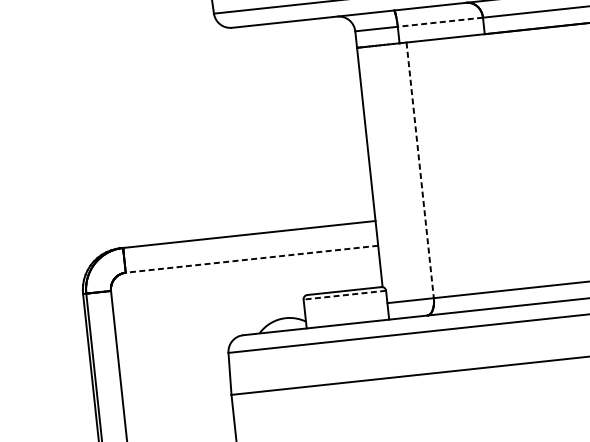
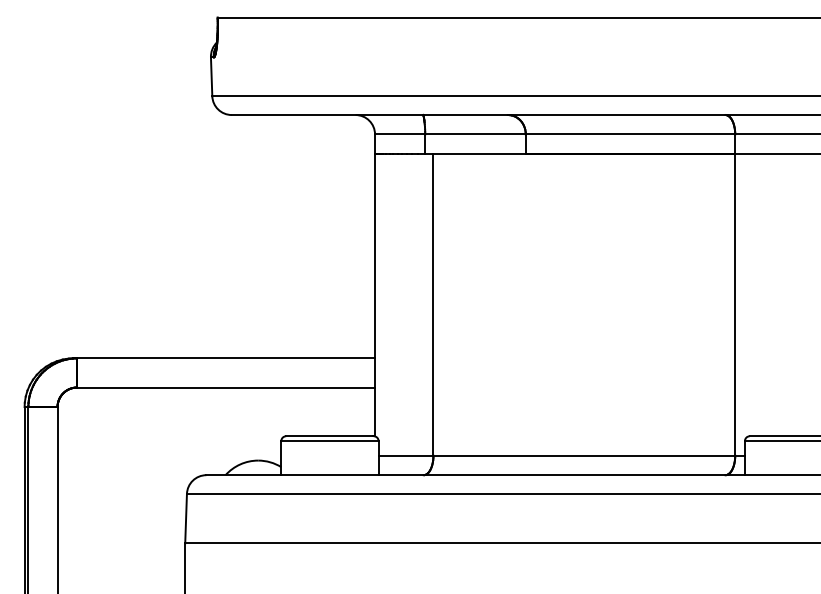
line: (440, 22) -> (475, 134), dashed -> solid
line: (420, 170) -> (433, 304), dashed -> solid
line: (252, 259) -> (226, 387), dashed -> solid
line: (344, 295) -> (329, 441), dashed -> solid

